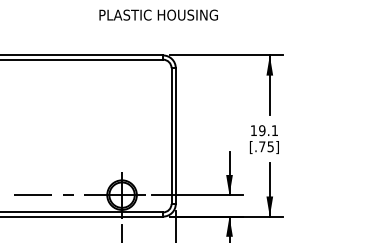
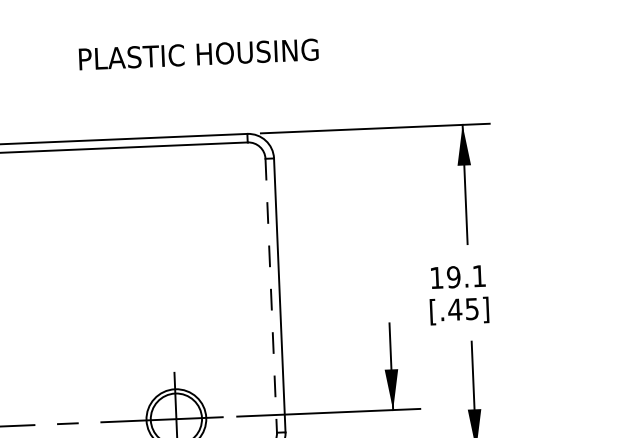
text: (158, 14) -> (198, 53), moved
line: (171, 136) -> (271, 296), solid -> dashed
text: (261, 146) -> (453, 309), [.75] -> [.45]

